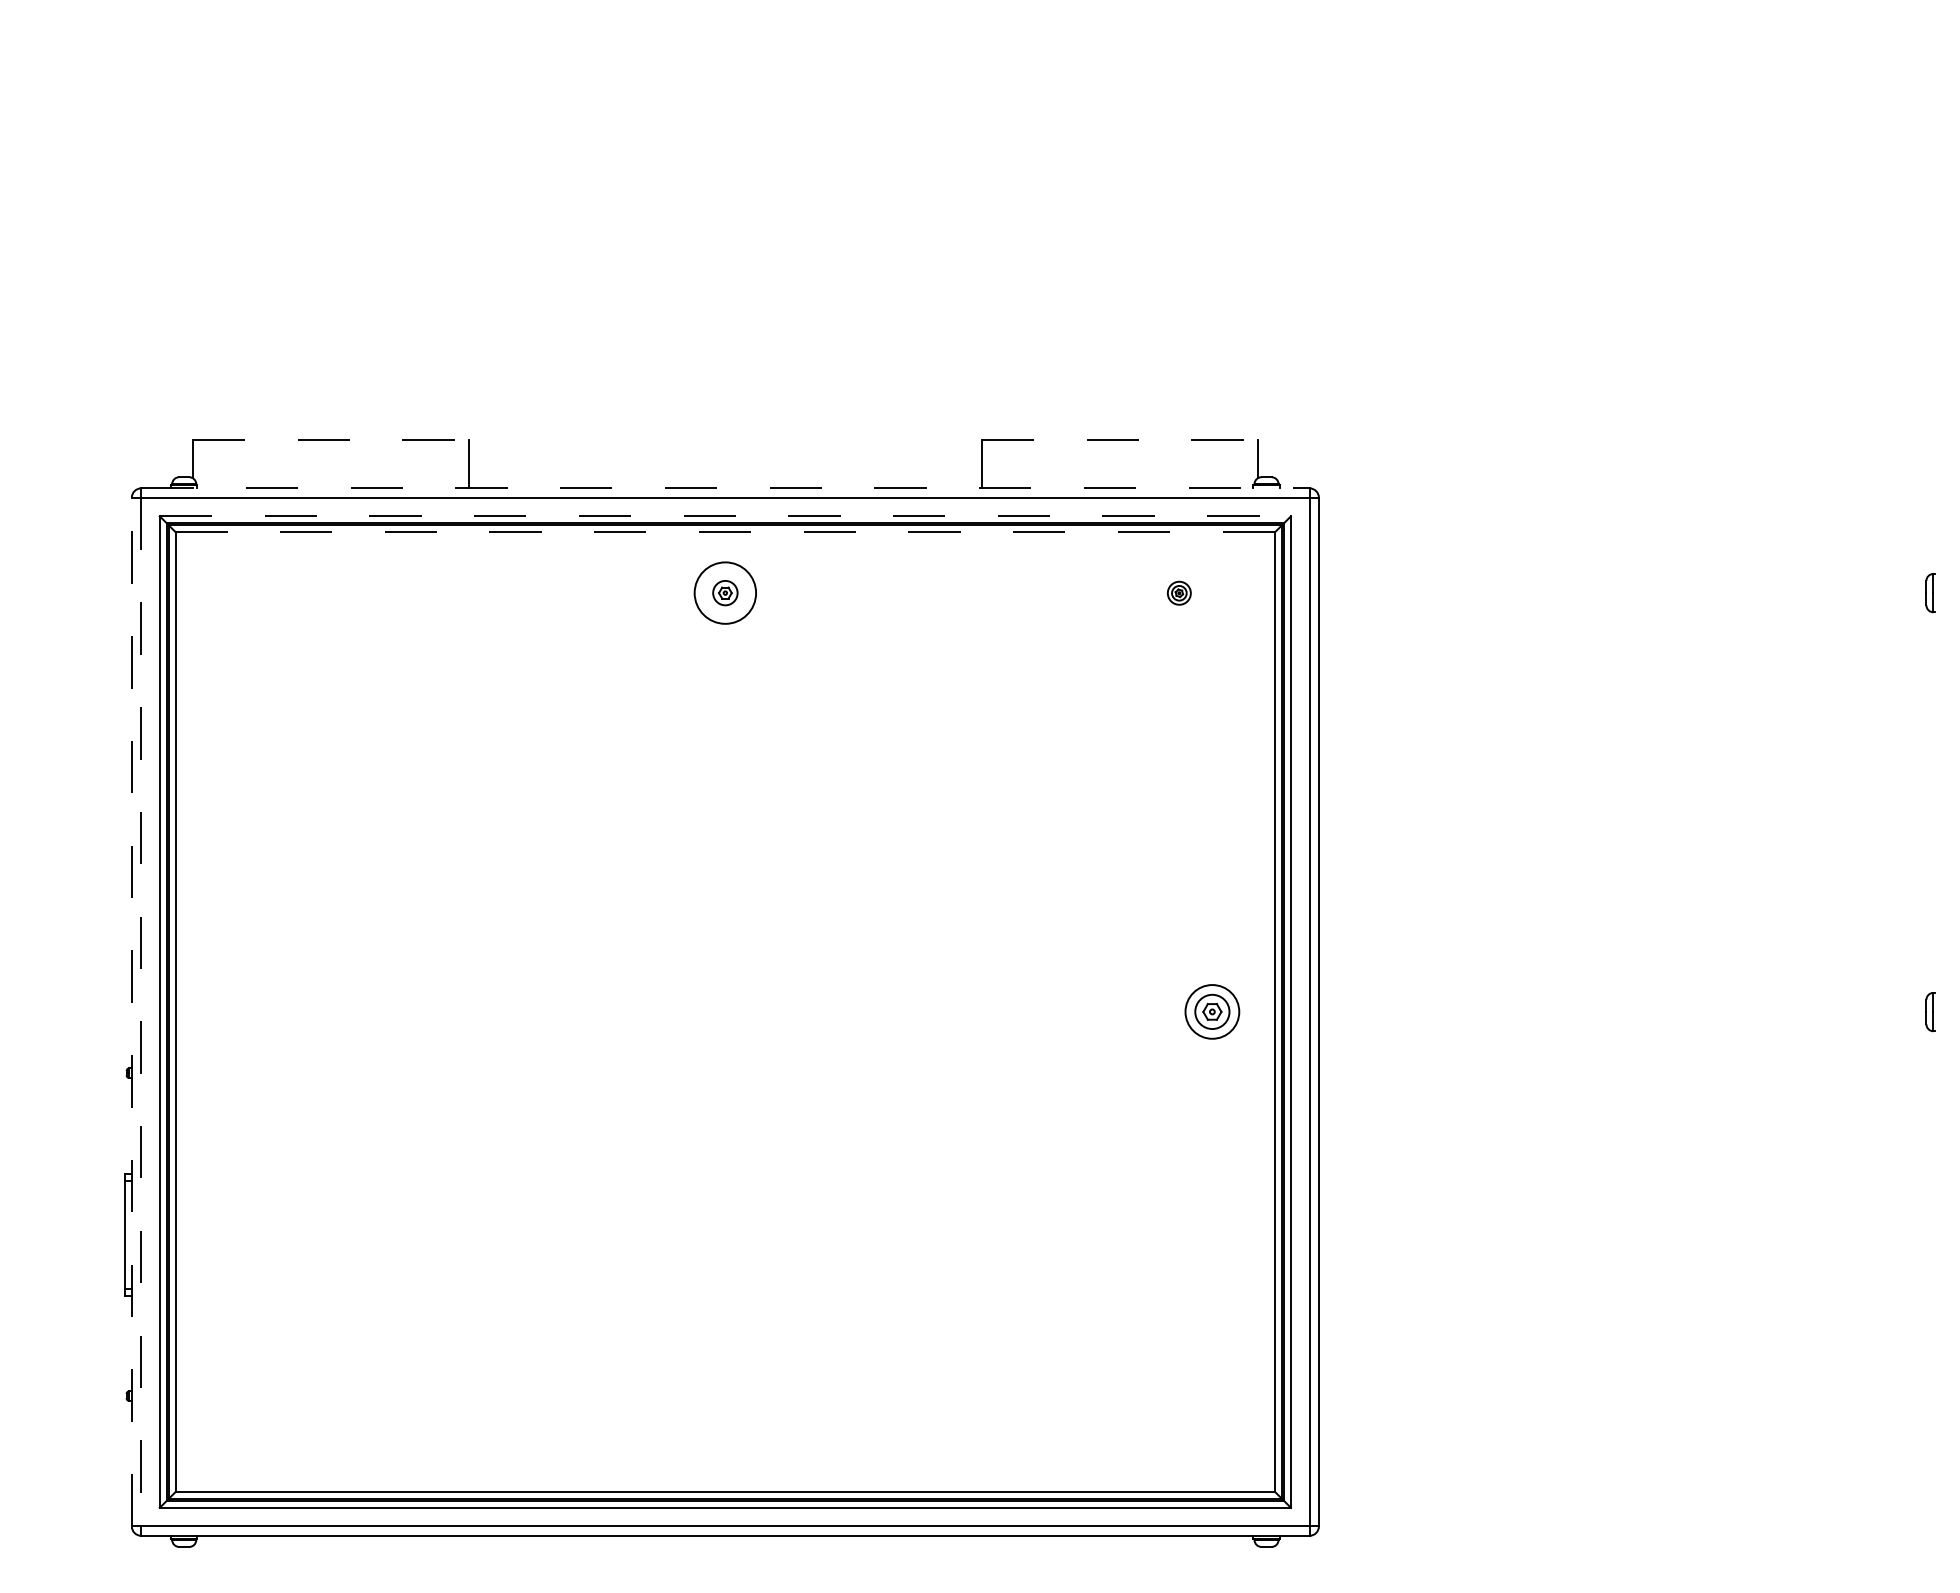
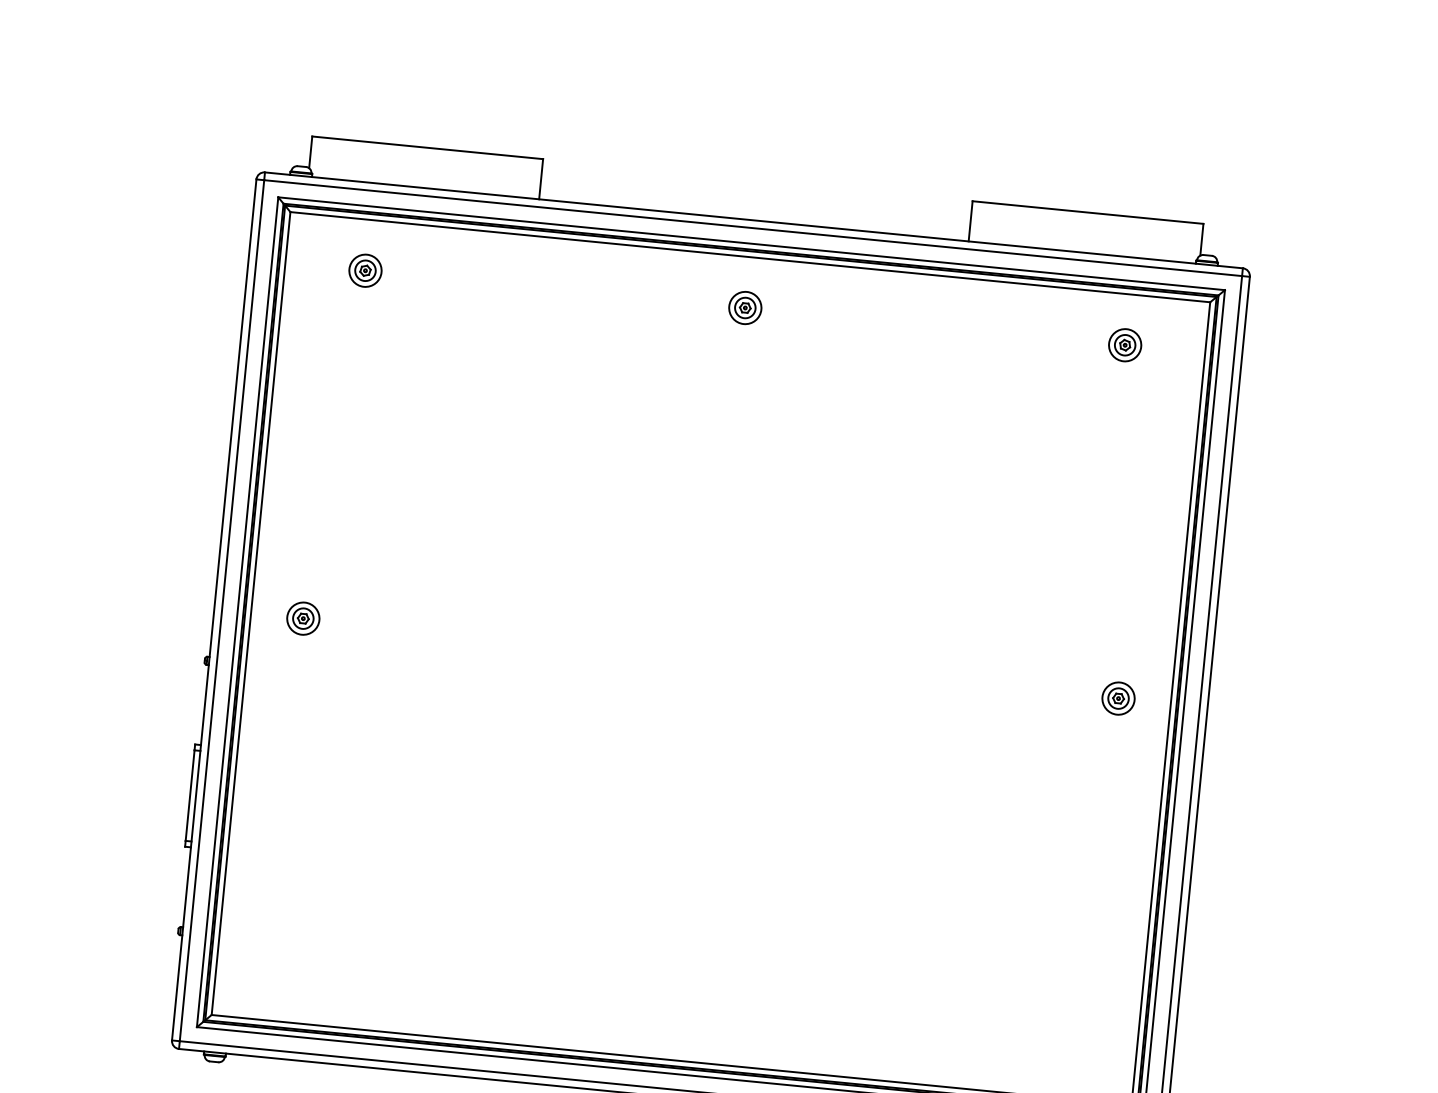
line: (330, 440) -> (427, 147), dashed -> solid
line: (1119, 440) -> (1087, 212), dashed -> solid
line: (725, 488) -> (754, 220), dashed -> solid
line: (725, 516) -> (751, 243), dashed -> solid
line: (725, 532) -> (750, 257), dashed -> solid
circle: (725, 592) -> (745, 307), size x0.62
part: (271, 593) -> (365, 271), added
part: (1179, 593) -> (1125, 345), size x1.67
line: (131, 1011) -> (213, 609), dashed -> solid
line: (141, 1012) -> (222, 611), dashed -> solid
part: (238, 1012) -> (303, 619), added
part: (1212, 1012) -> (1118, 698), size x0.71

